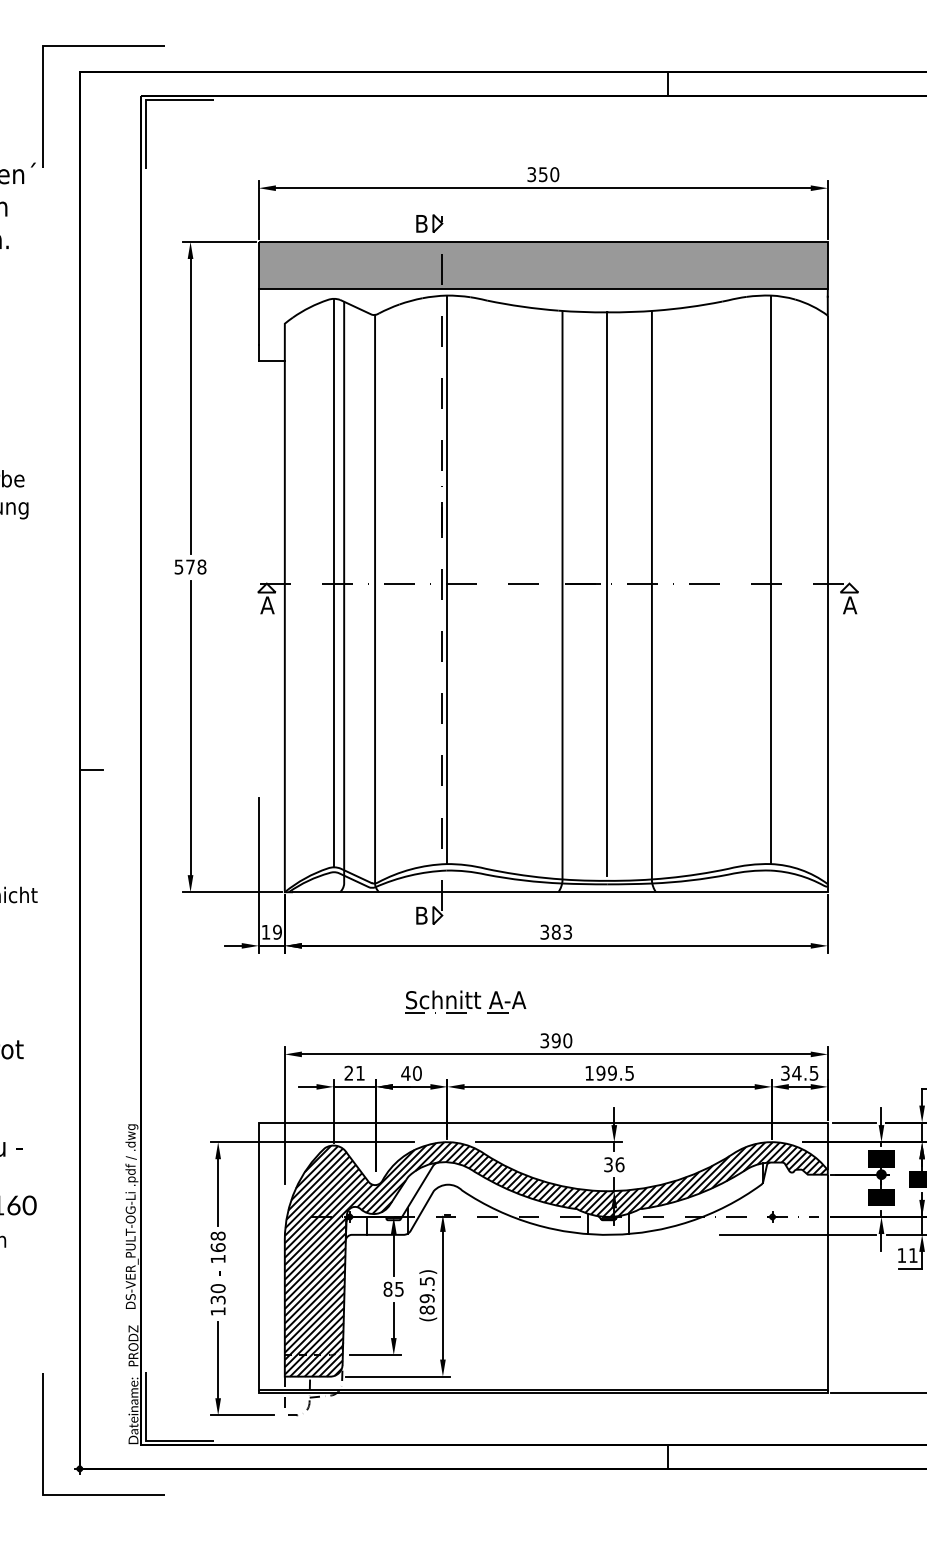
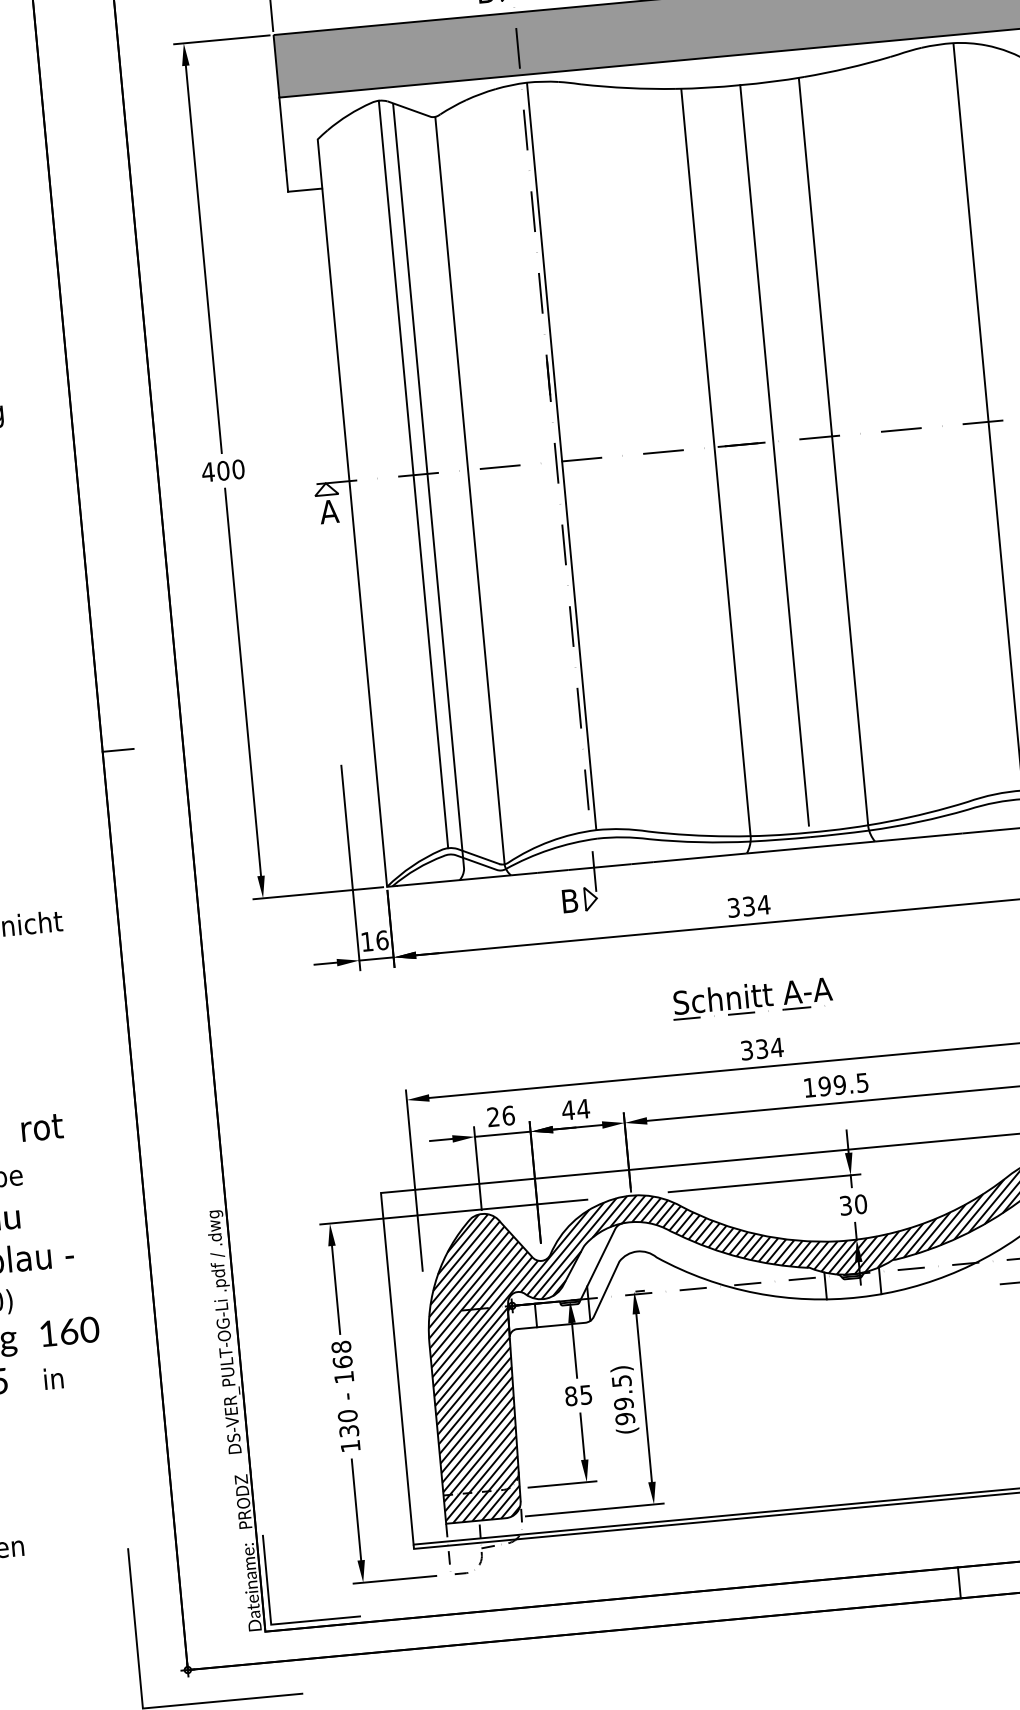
text: (190, 566) -> (223, 470), 578 -> 400
text: (277, 931) -> (382, 939), 19 -> 16
text: (561, 931) -> (755, 904), 383 -> 334
part: (465, 1001) -> (752, 997), moved
text: (561, 1040) -> (768, 1048), 390 -> 334
text: (360, 1072) -> (508, 1114), 21 -> 26
text: (417, 1073) -> (583, 1109), 40 -> 44
text: (619, 1164) -> (860, 1204), 36 -> 30
text: (427, 1309) -> (625, 1418), (89.5) -> (99.5)

